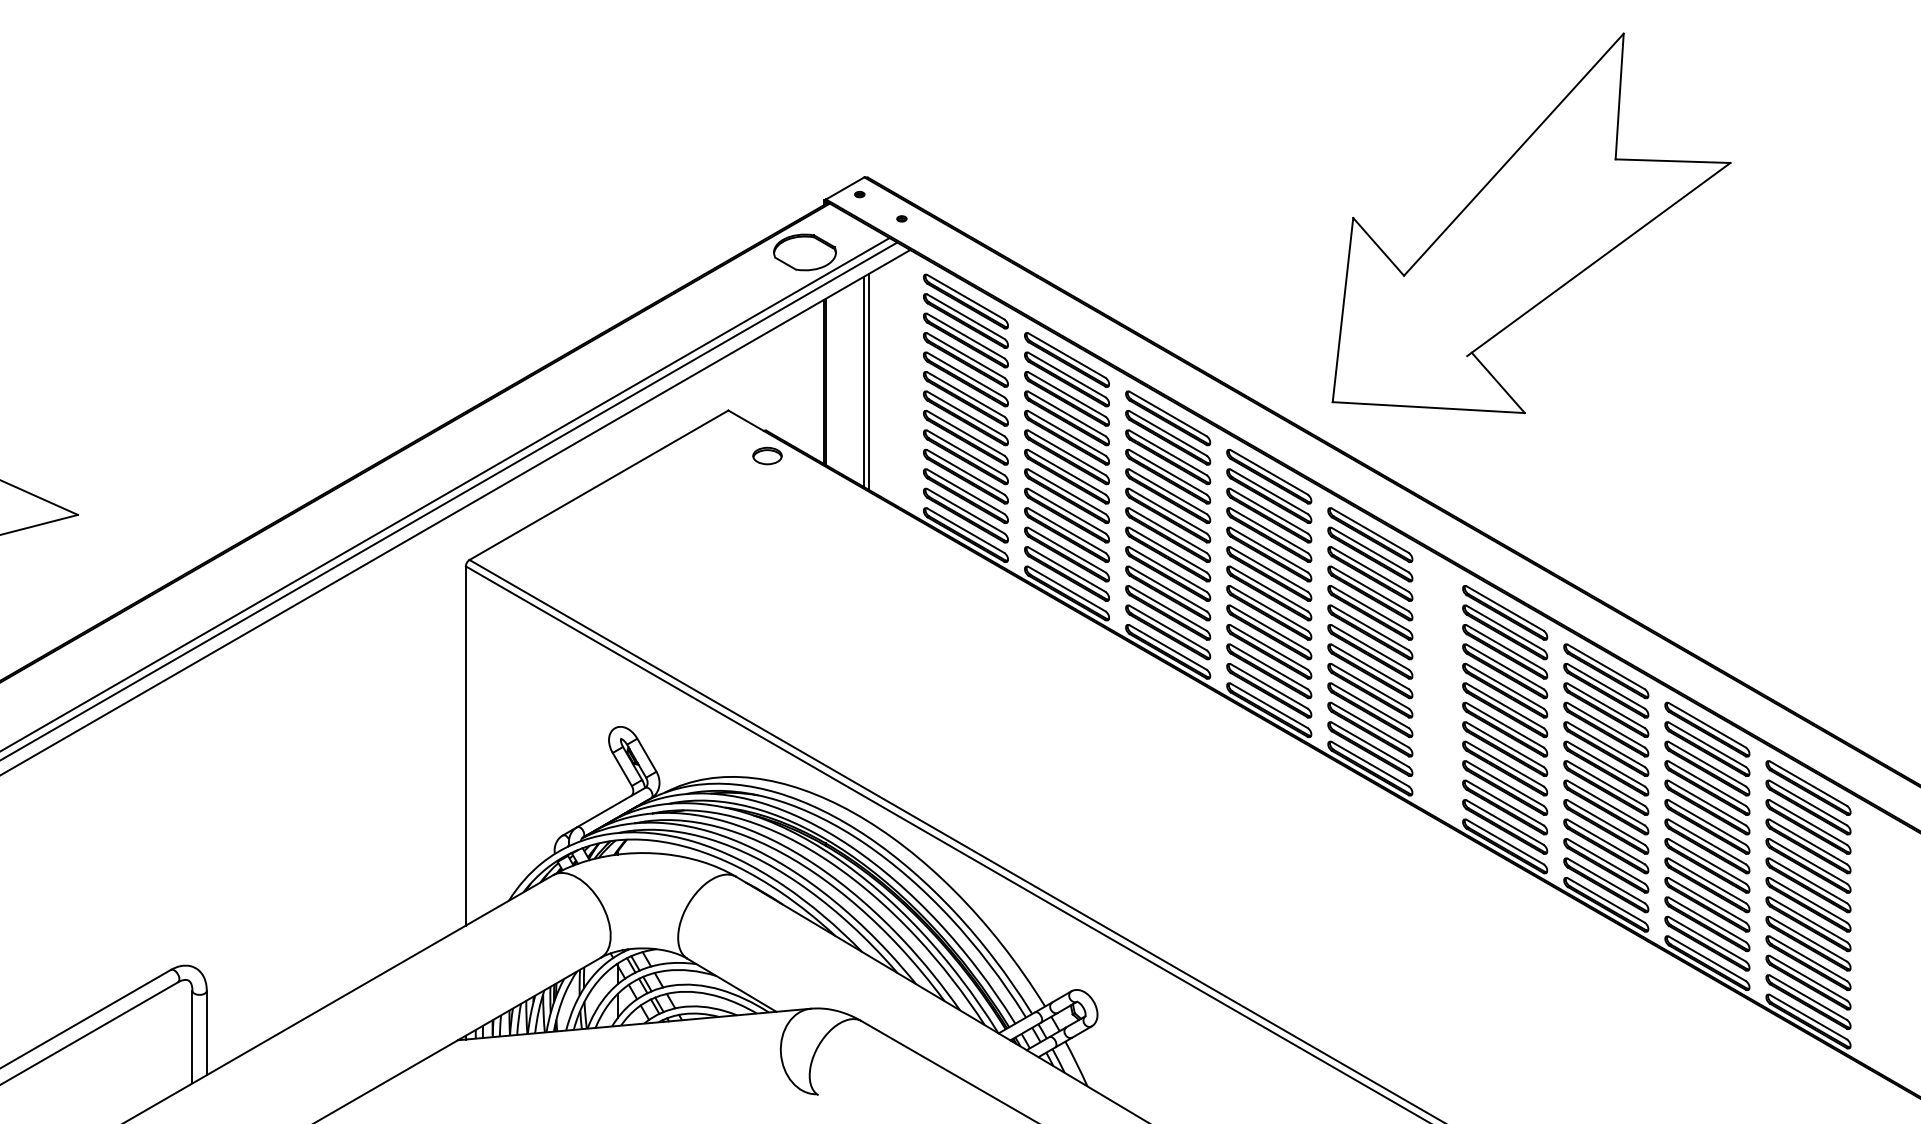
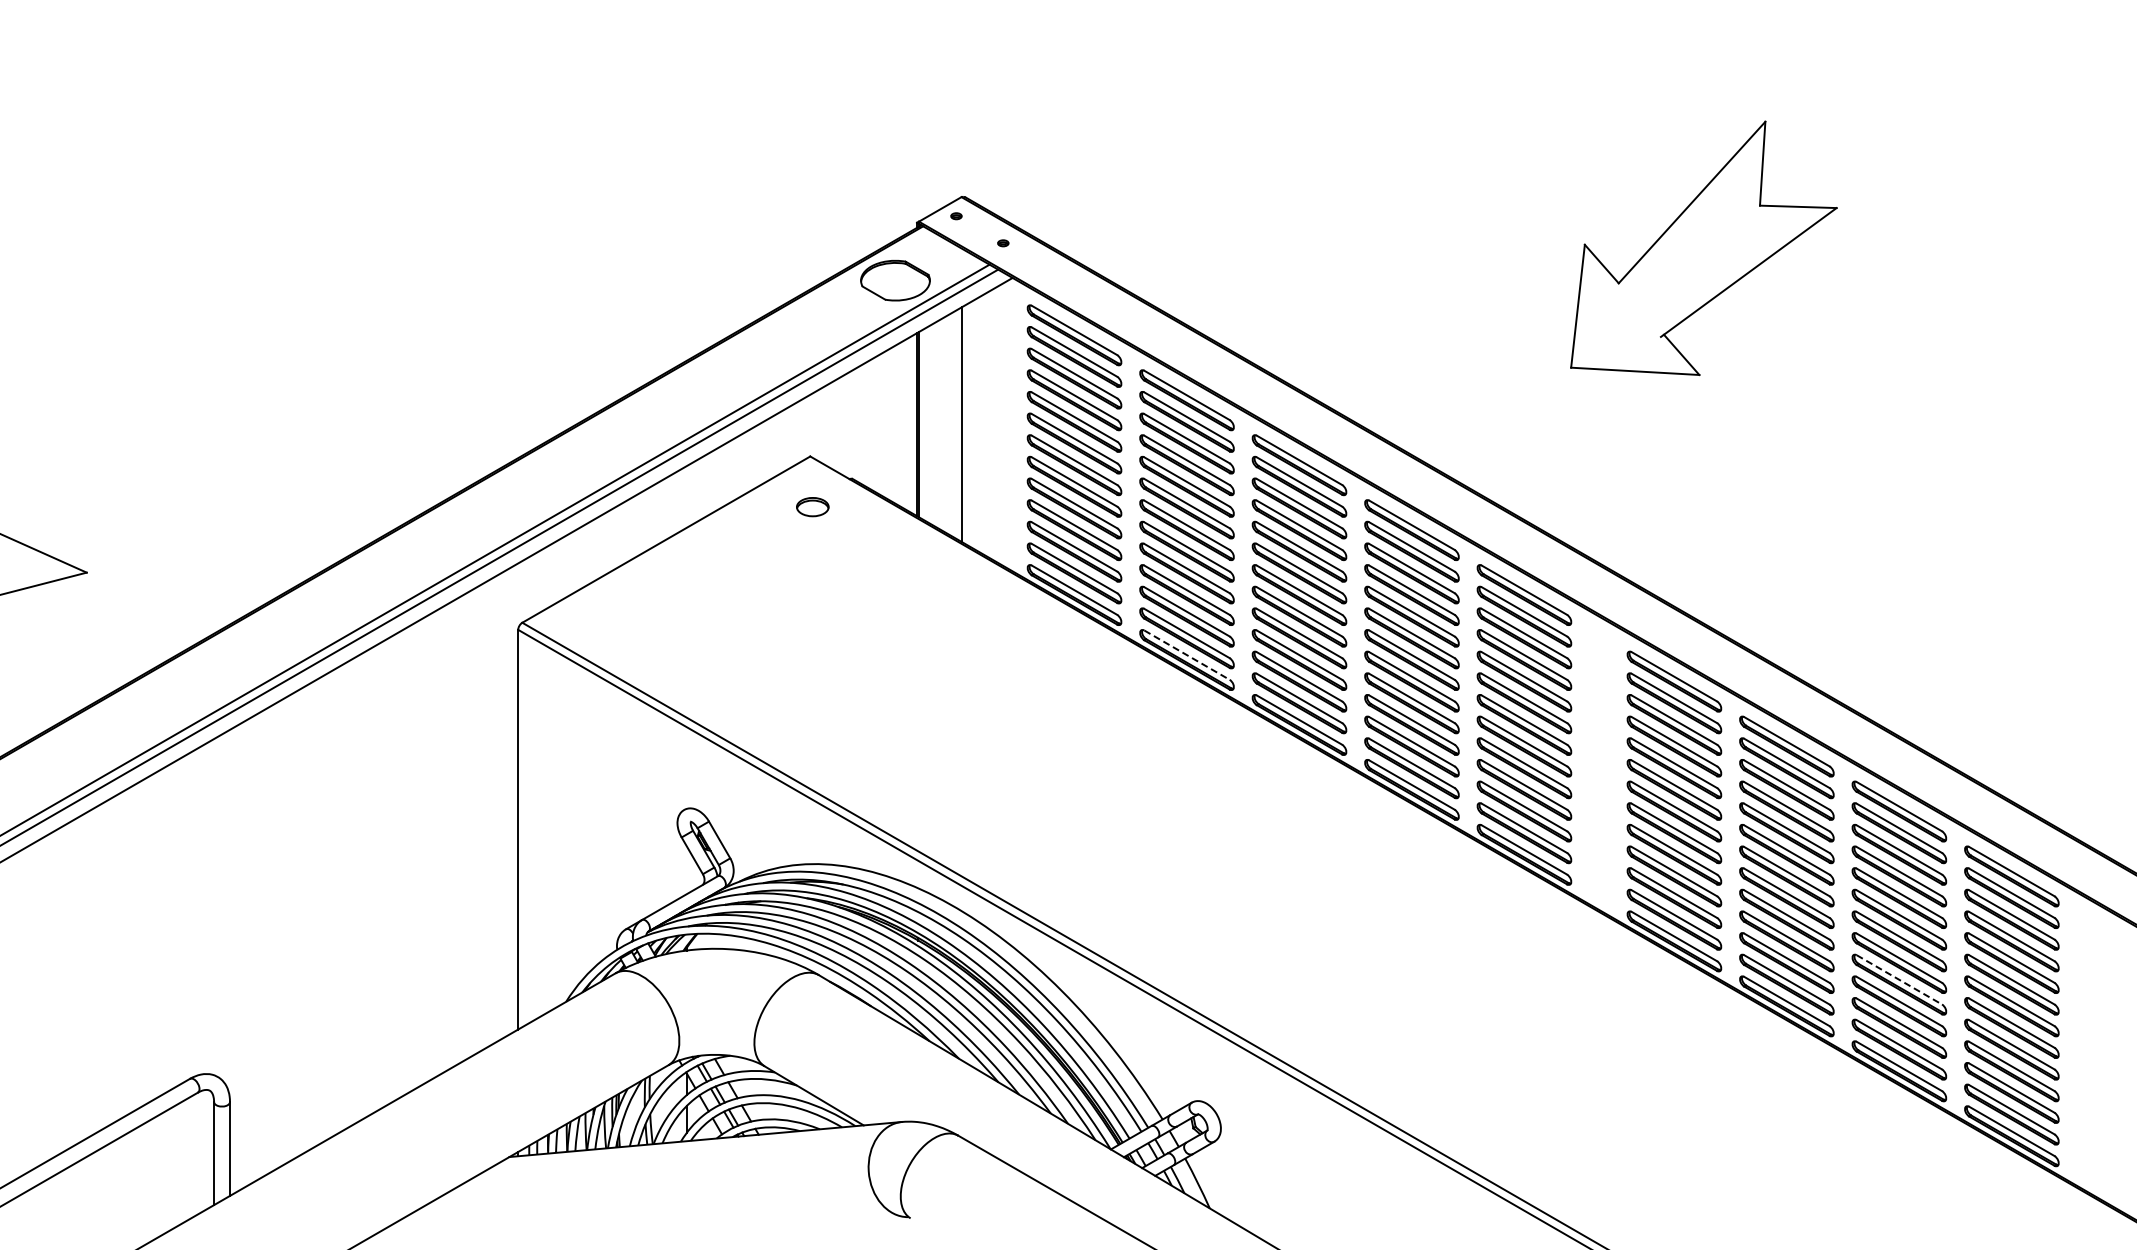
part: (1531, 223) -> (1703, 248), size x0.6
line: (868, 381) -> (966, 424), removed
part: (767, 456) -> (812, 507), moved
line: (1067, 589) -> (1187, 655), solid -> dashed
line: (1707, 881) -> (1899, 980), solid -> dashed

